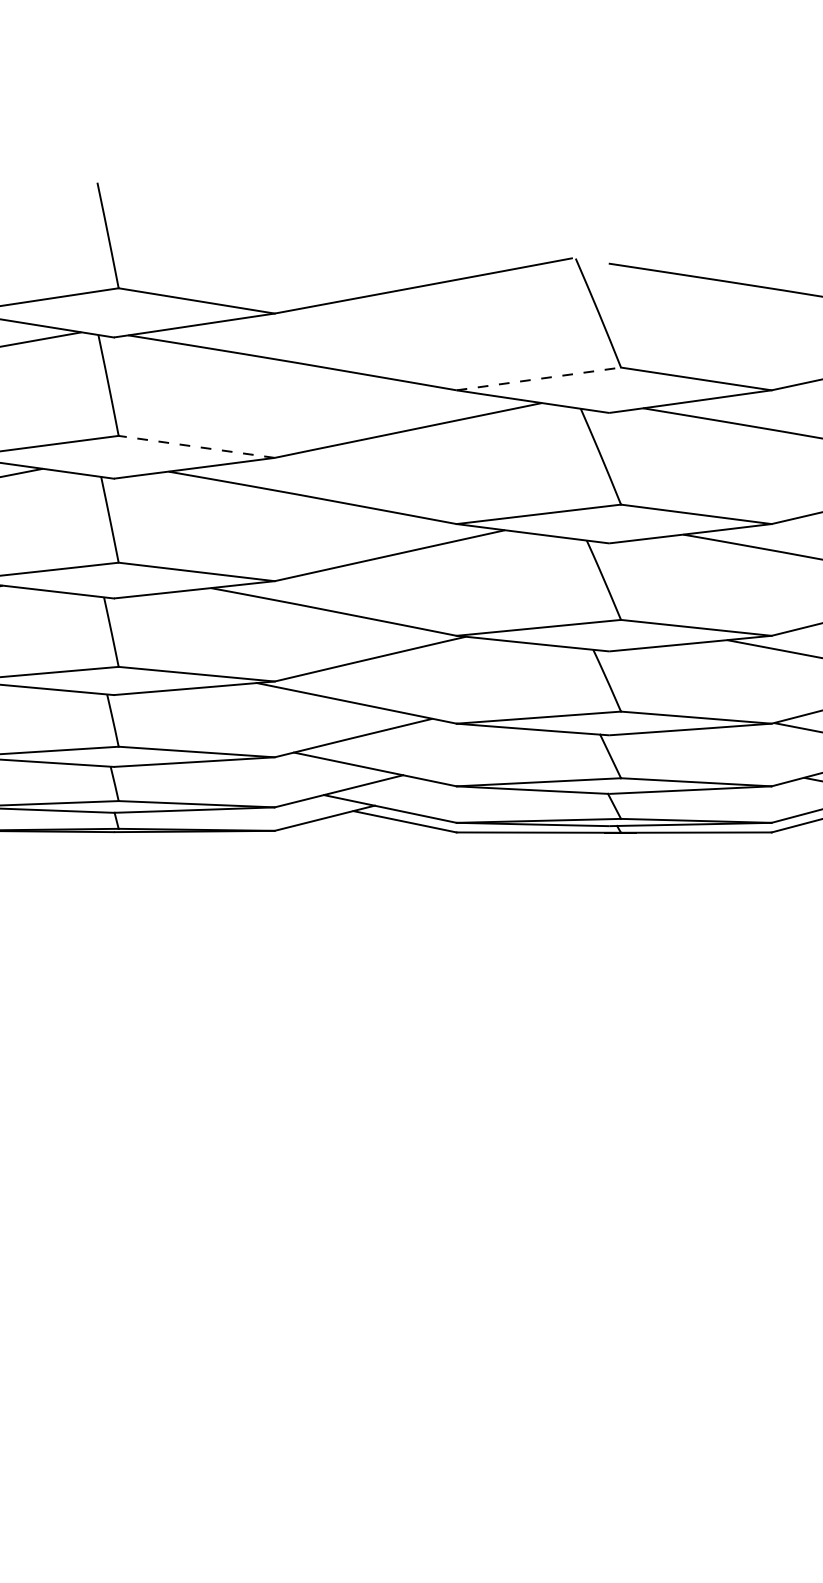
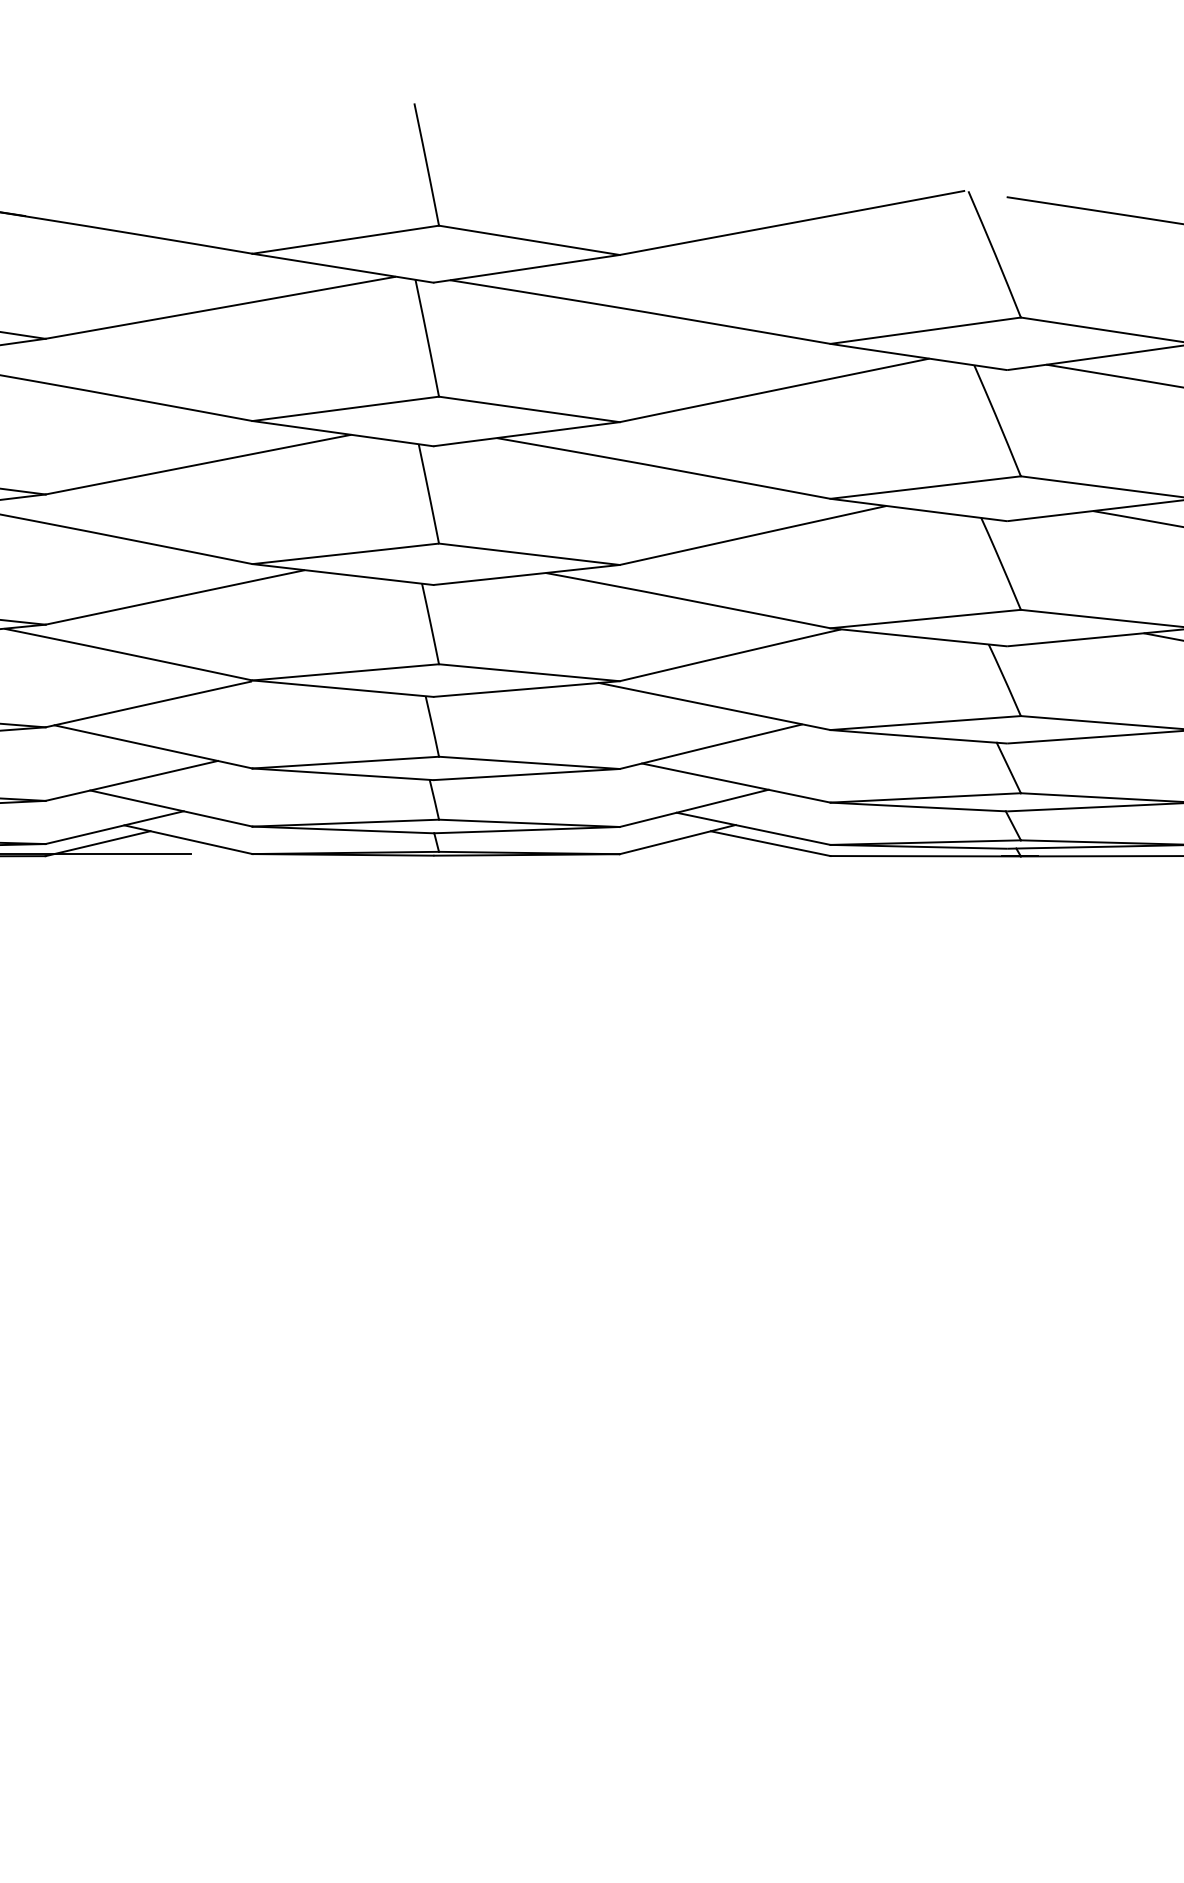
line: (539, 378) -> (926, 330), dashed -> solid
line: (195, 446) -> (528, 409), dashed -> solid

